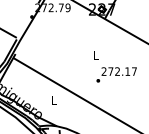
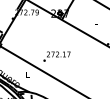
text: (115, 74) -> (56, 56), moved

